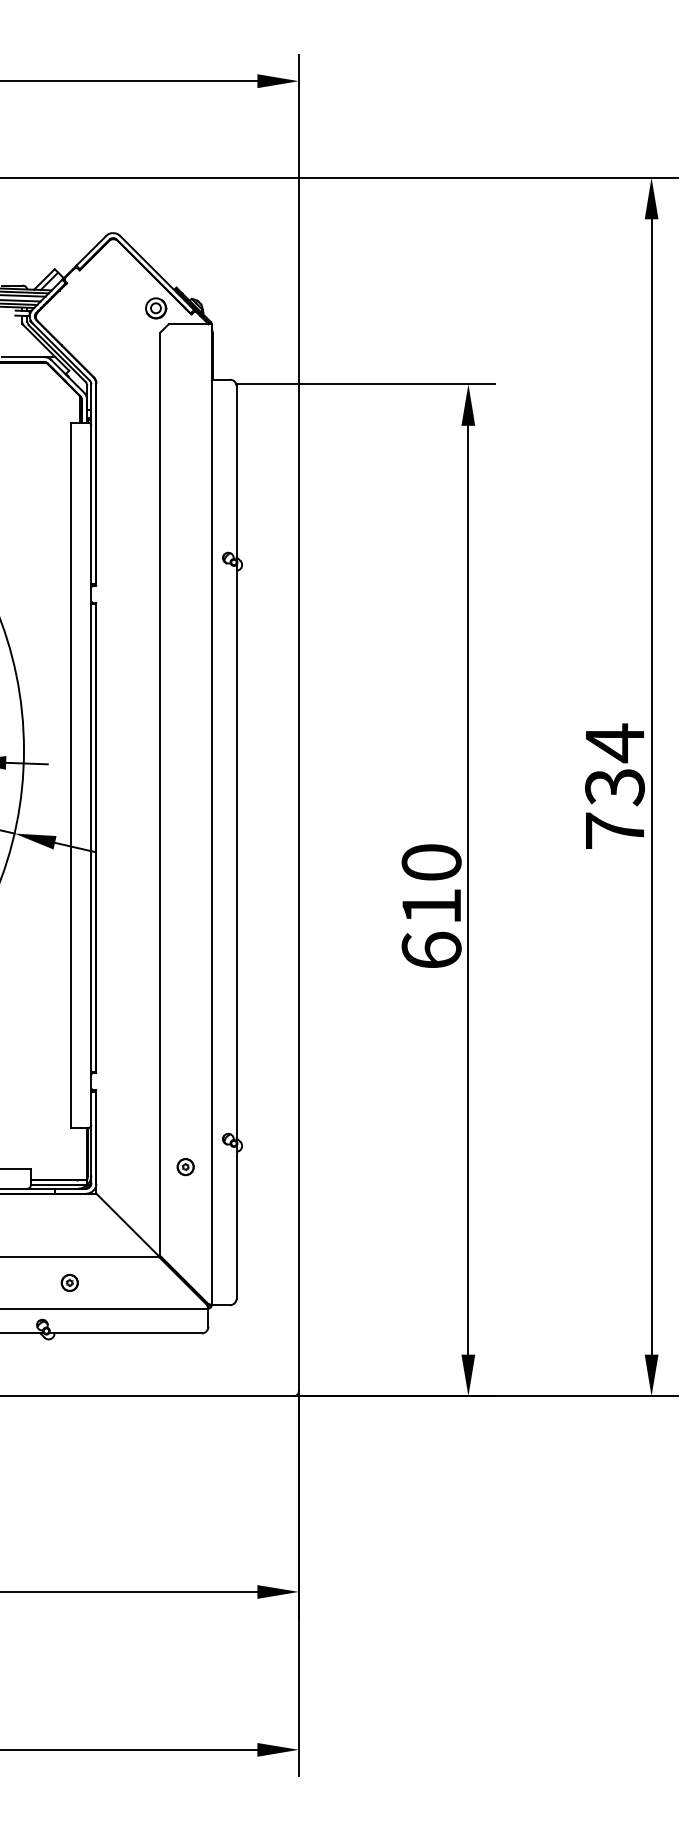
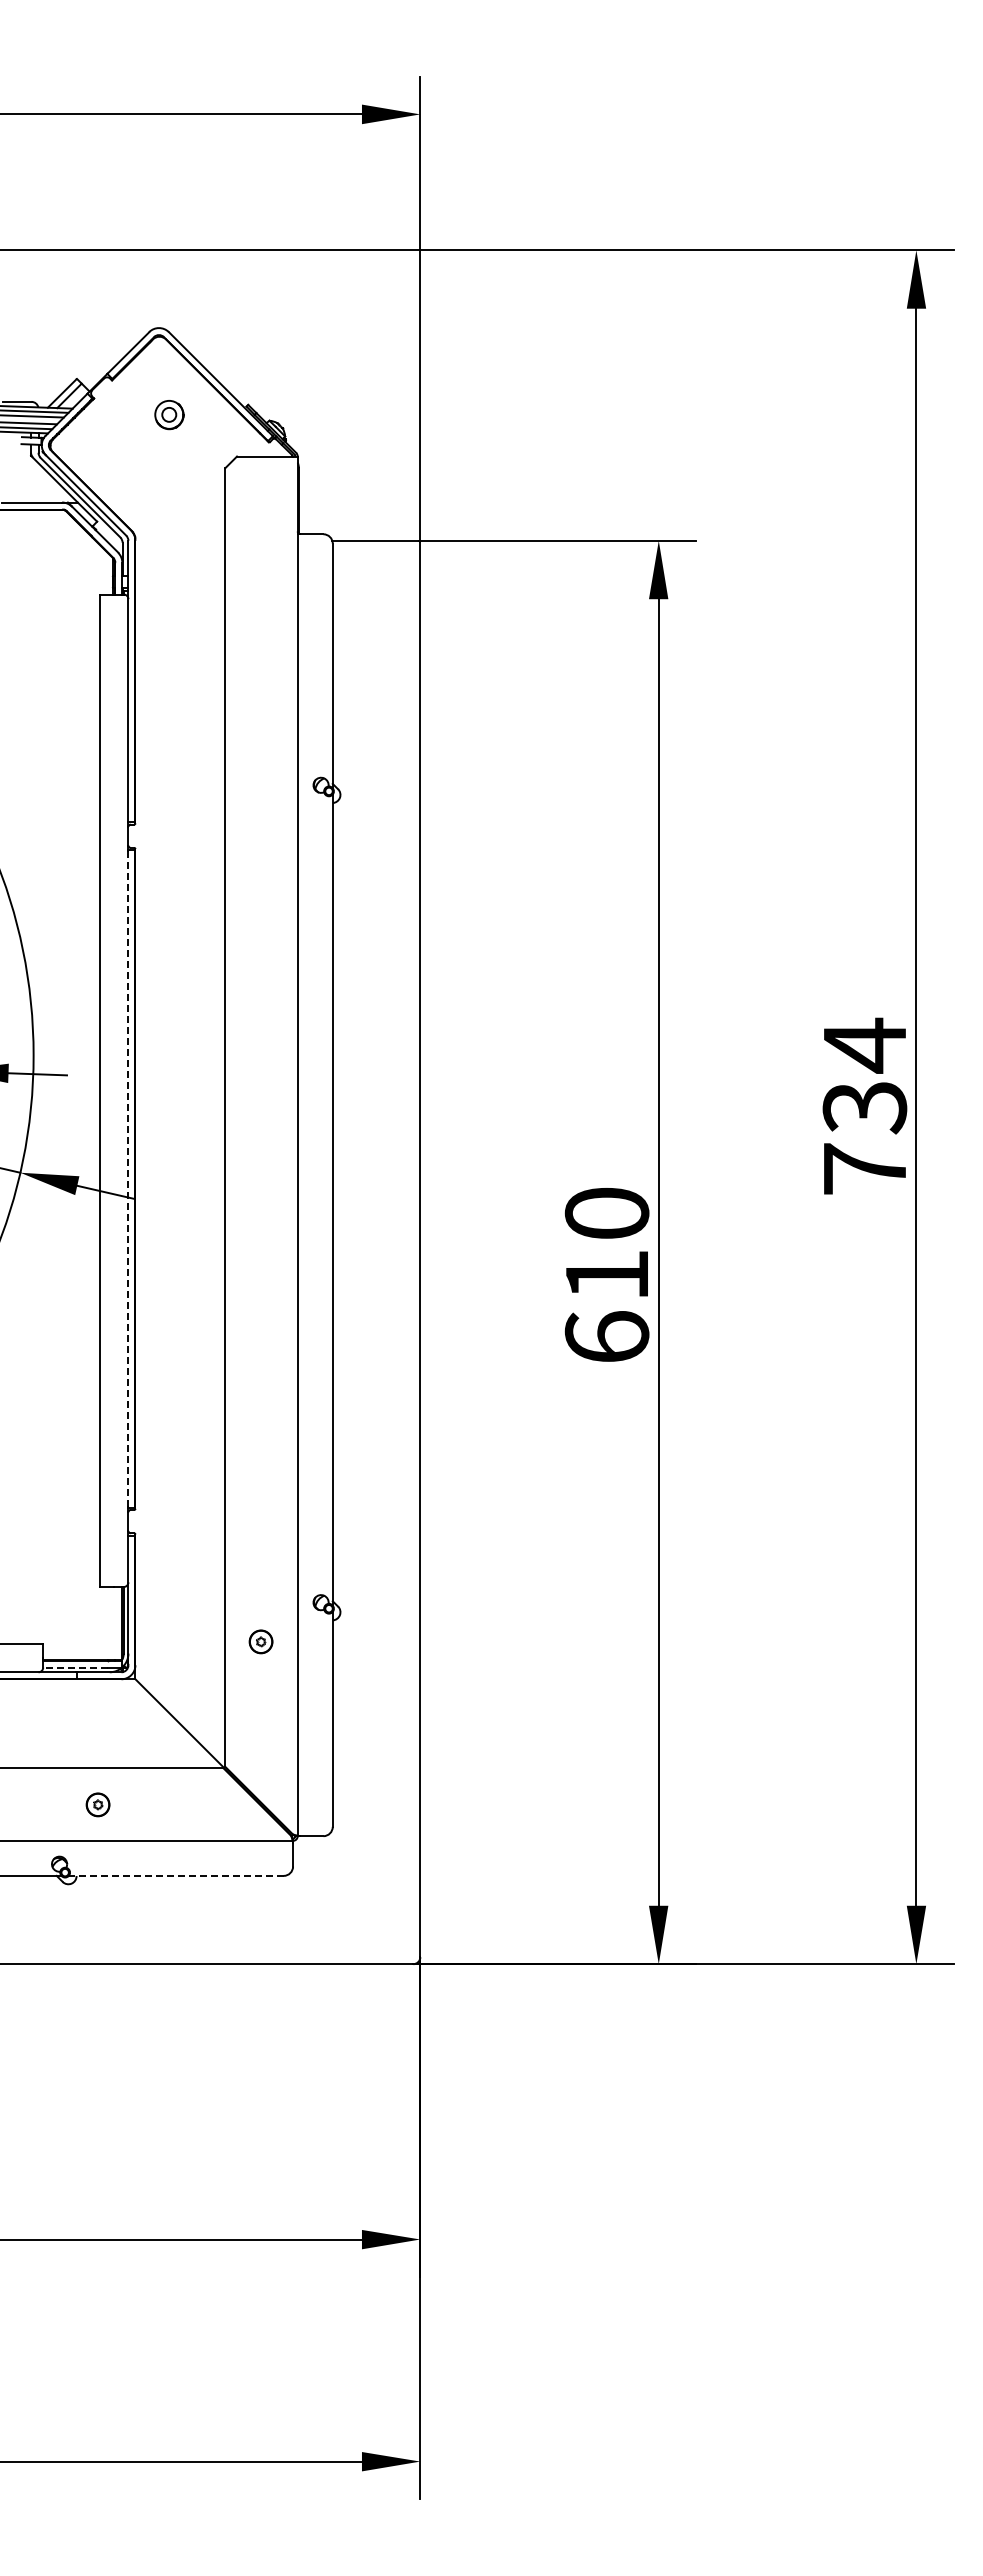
part: (156, 308) -> (169, 415), moved
line: (91, 837) -> (128, 1178), solid -> dashed
line: (53, 1185) -> (75, 1667), solid -> dashed
line: (125, 1333) -> (176, 1875), solid -> dashed

